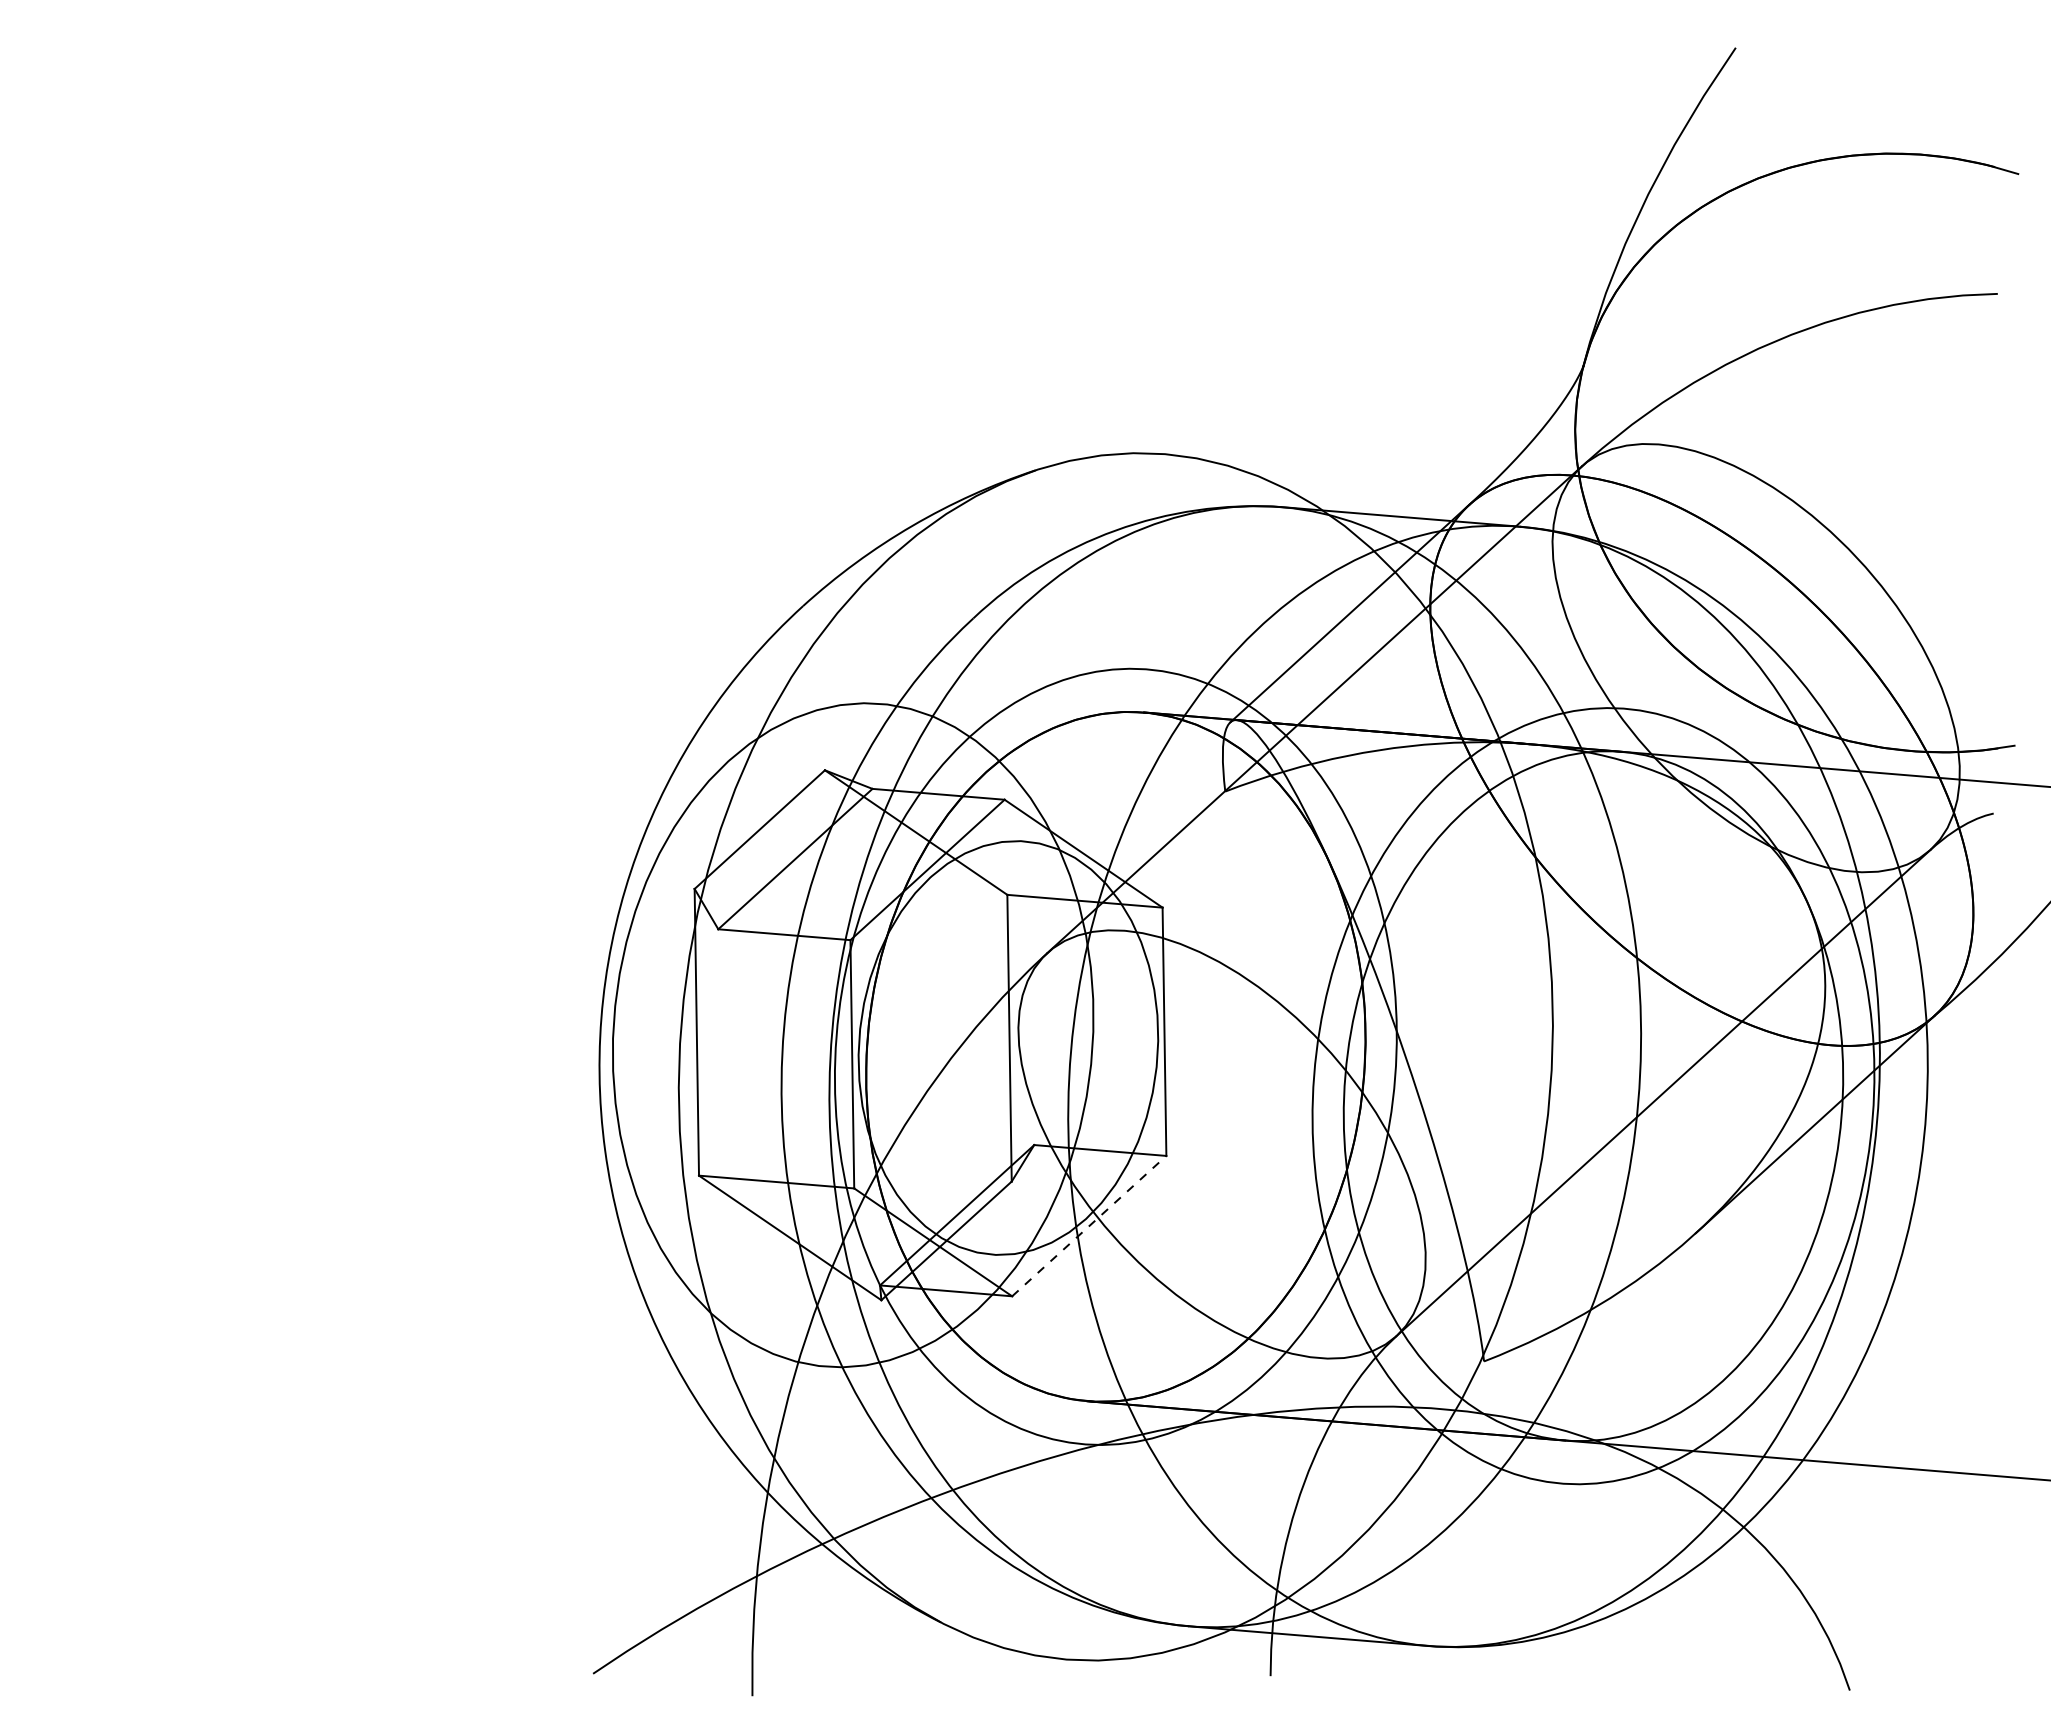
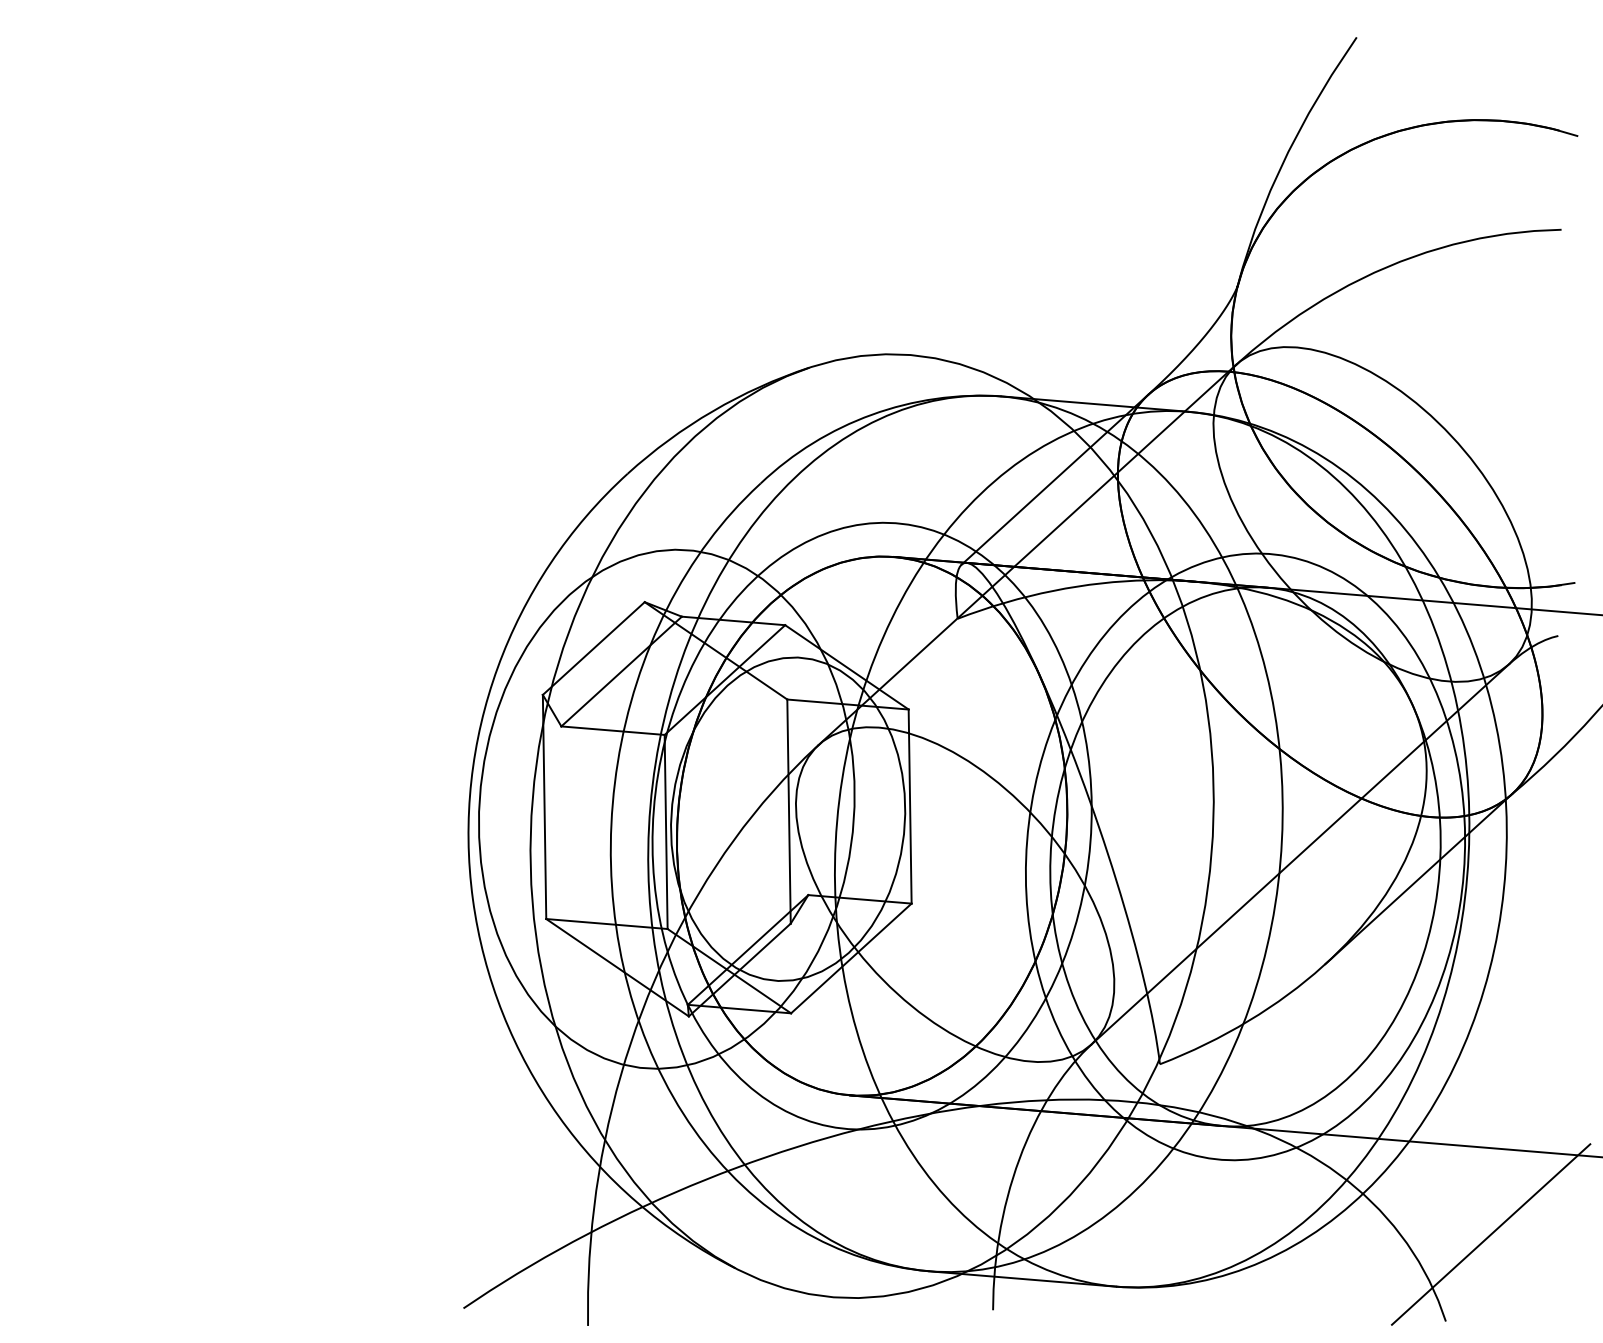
line: (1089, 1225) -> (851, 957), dashed -> solid
line: (1907, 1578) -> (1490, 1233), added

